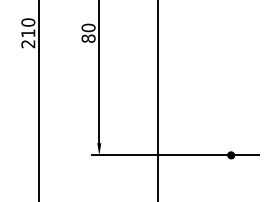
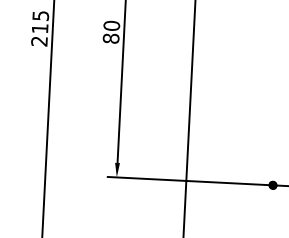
text: (28, 22) -> (40, 15), 210 -> 215

